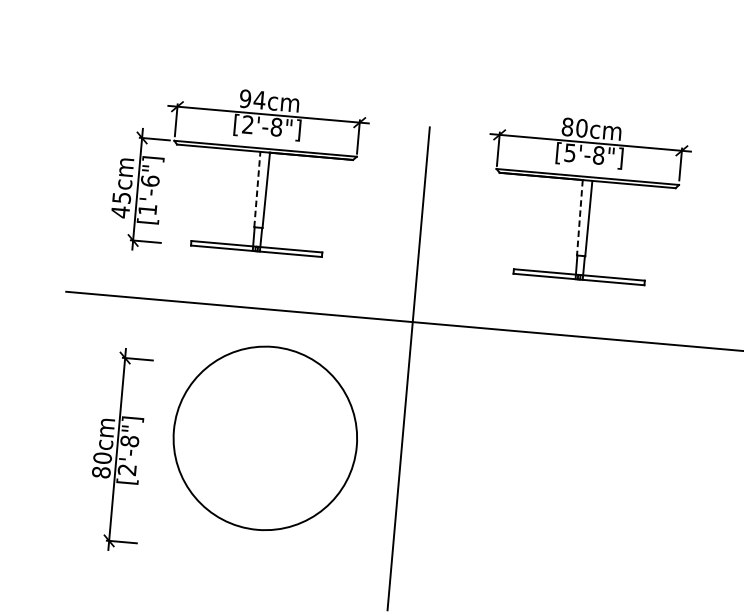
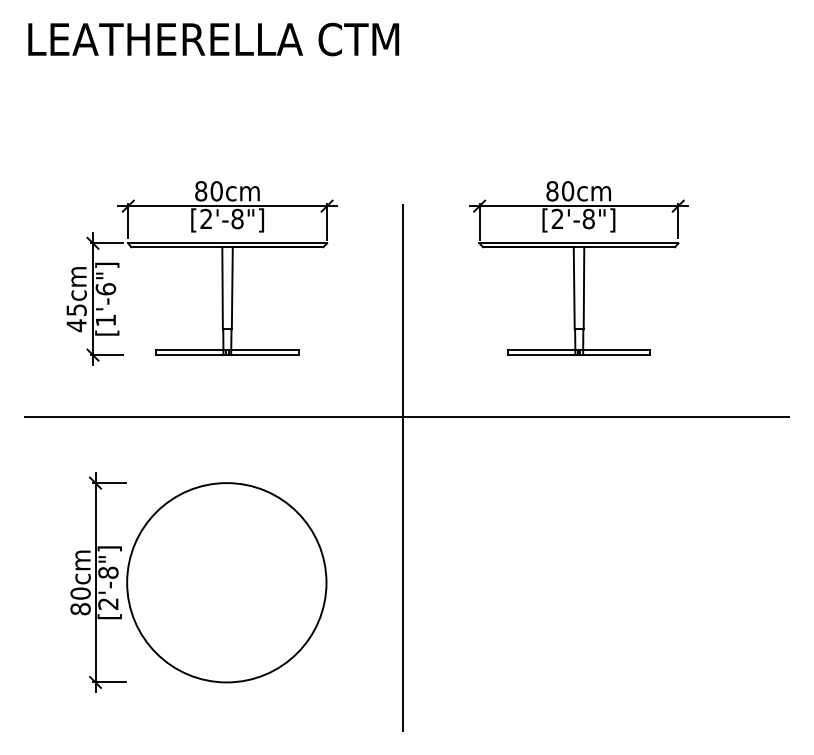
text: (253, 99) -> (209, 191), 94cm -> 80cm
text: (570, 152) -> (557, 218), [5'-8"] -> [2'-8"]
line: (257, 189) -> (222, 288), dashed -> solid
line: (580, 218) -> (574, 288), dashed -> solid
circle: (265, 438) -> (226, 582), moved

